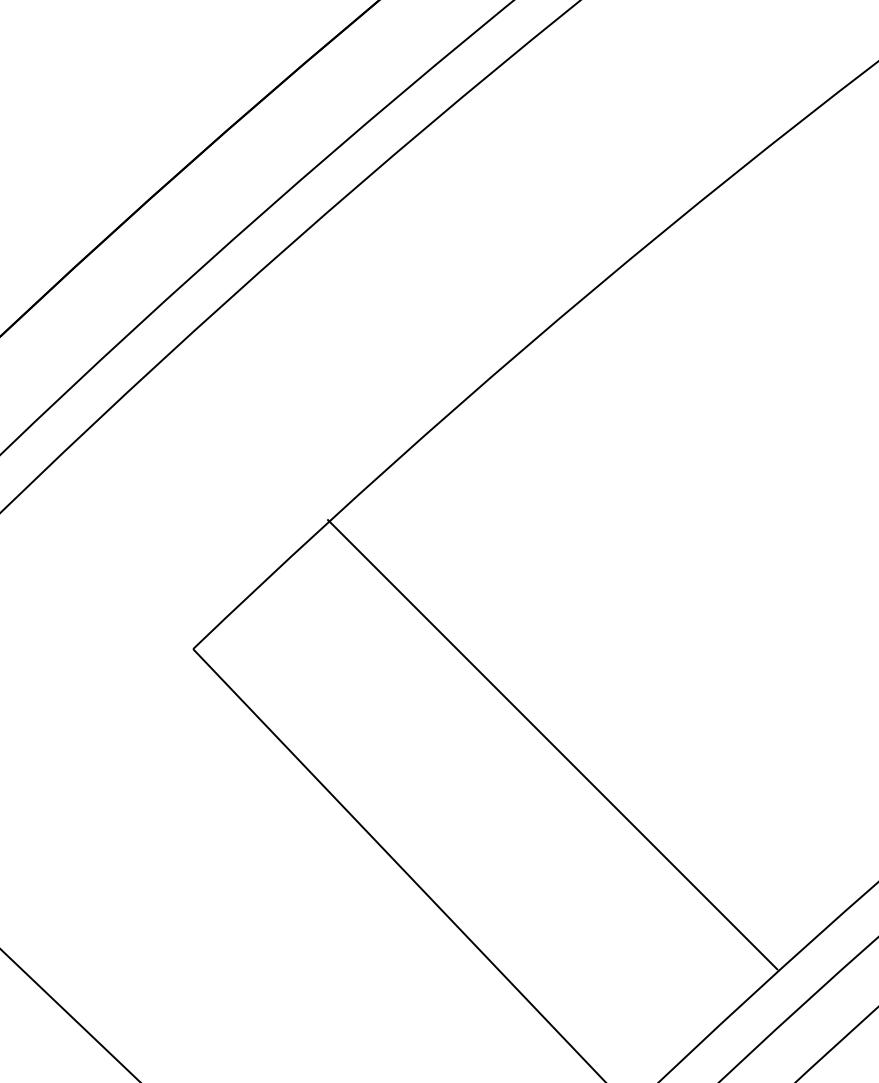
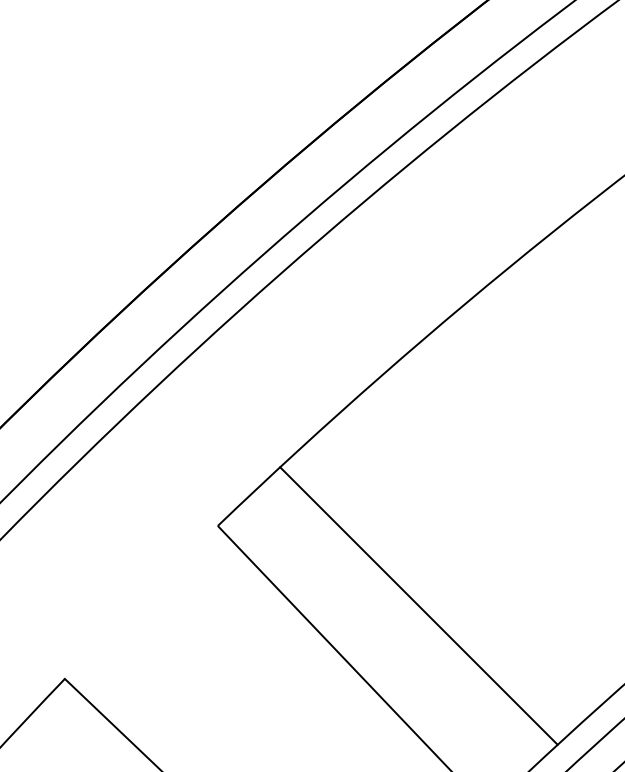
line: (551, 743) -> (418, 605), moved

